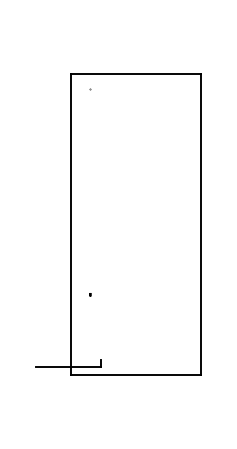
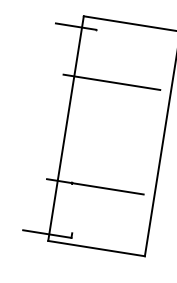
line: (63, 88) -> (76, 26), added
line: (121, 154) -> (111, 82), added
line: (121, 294) -> (95, 186), added

